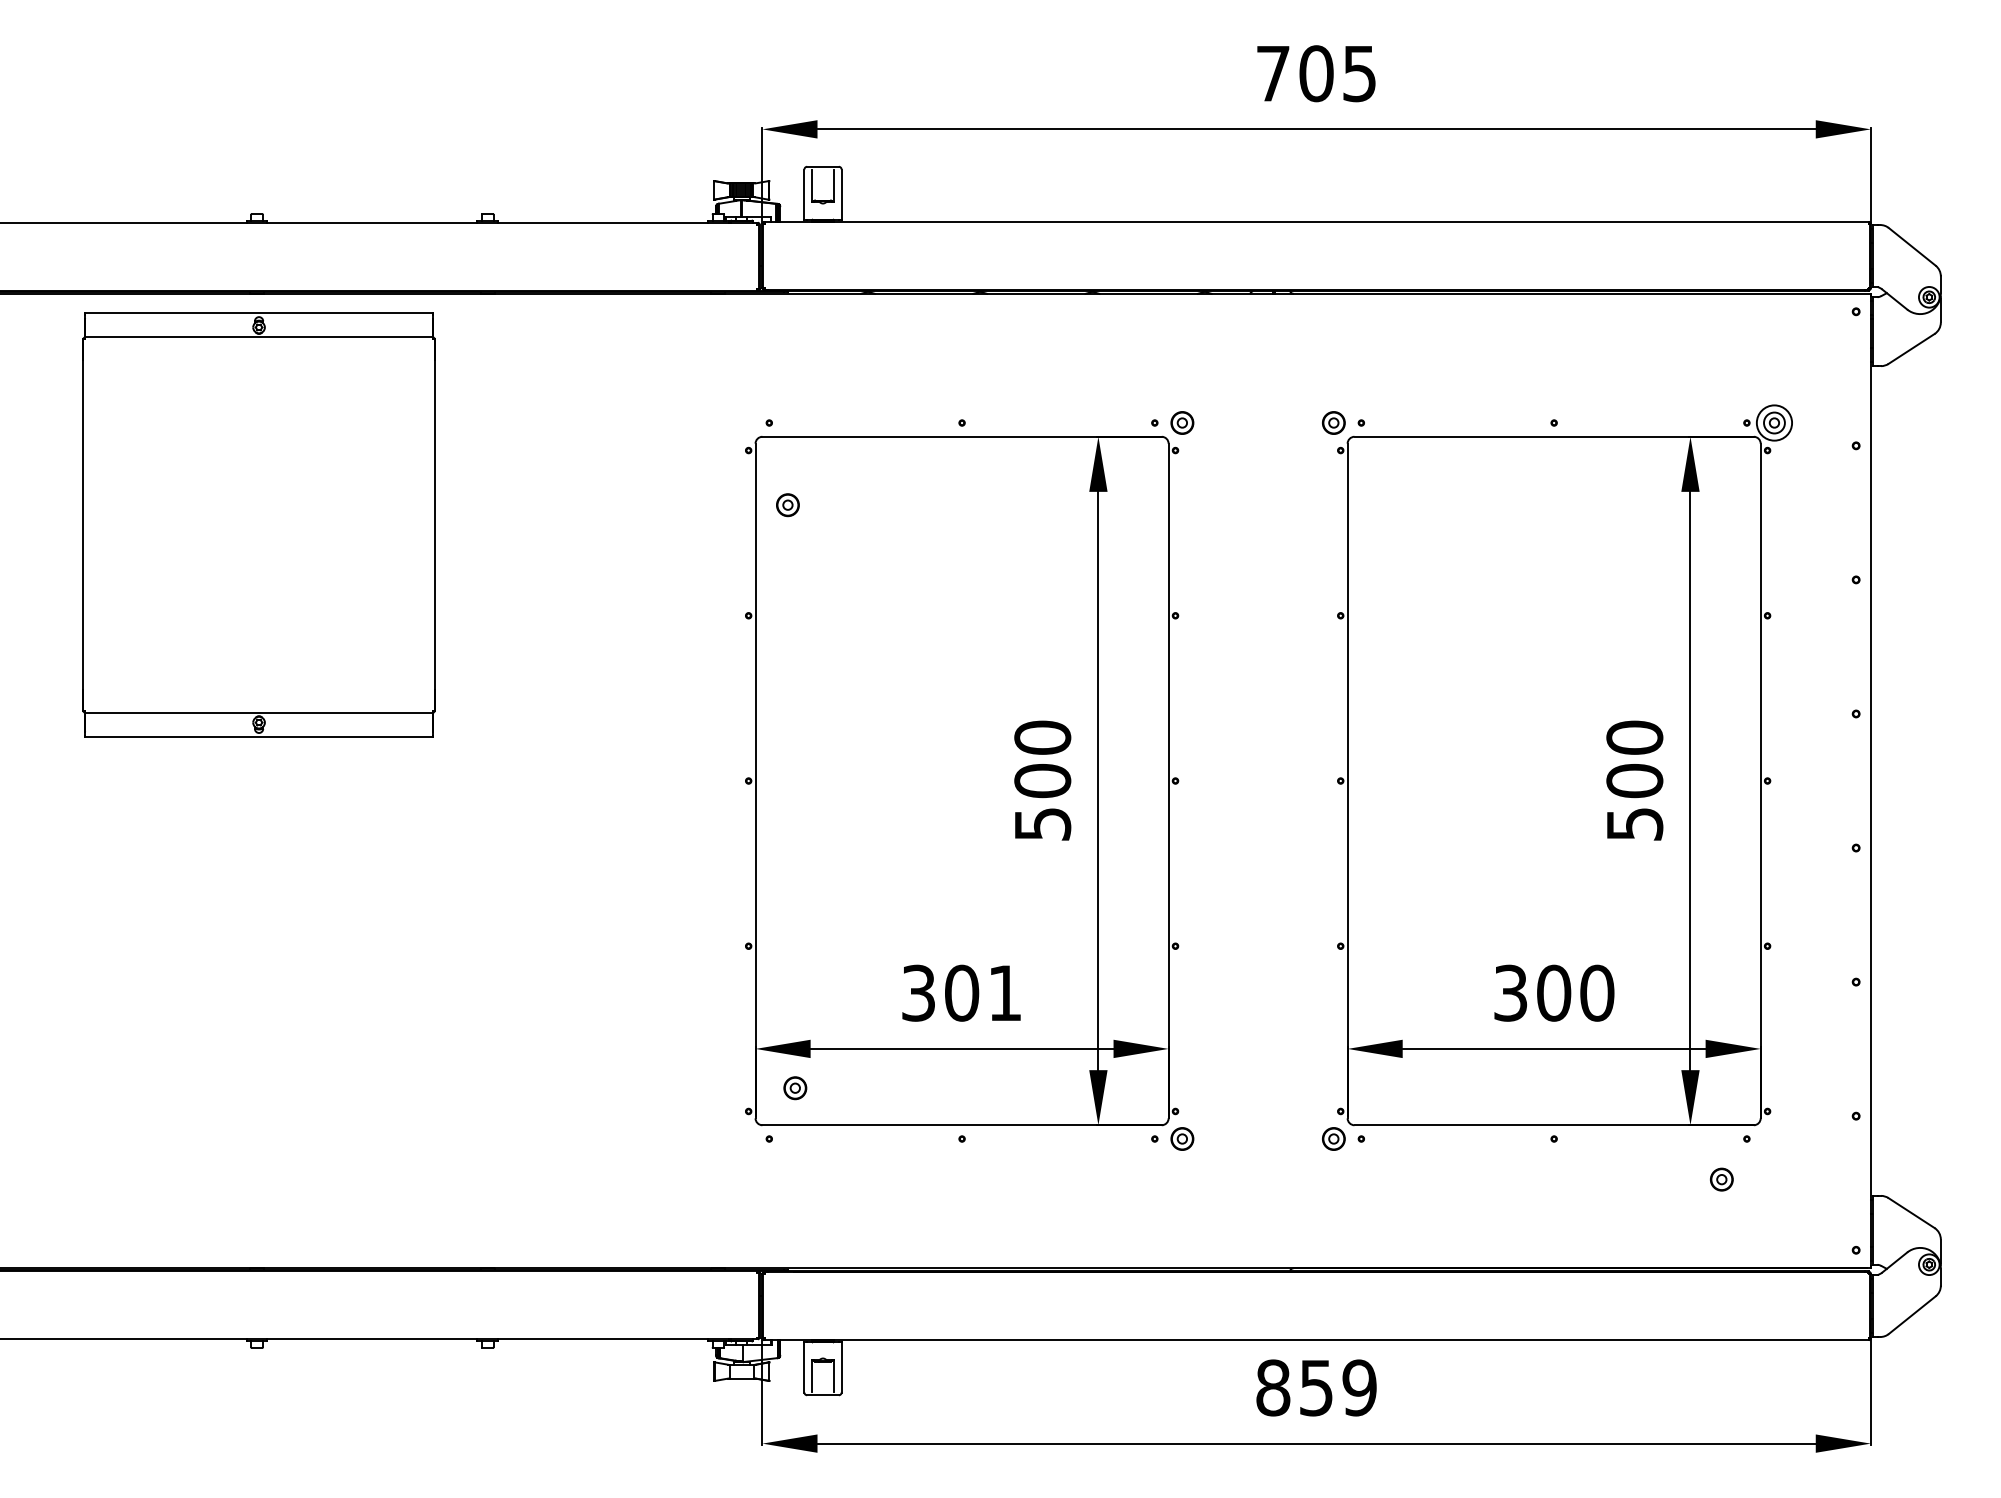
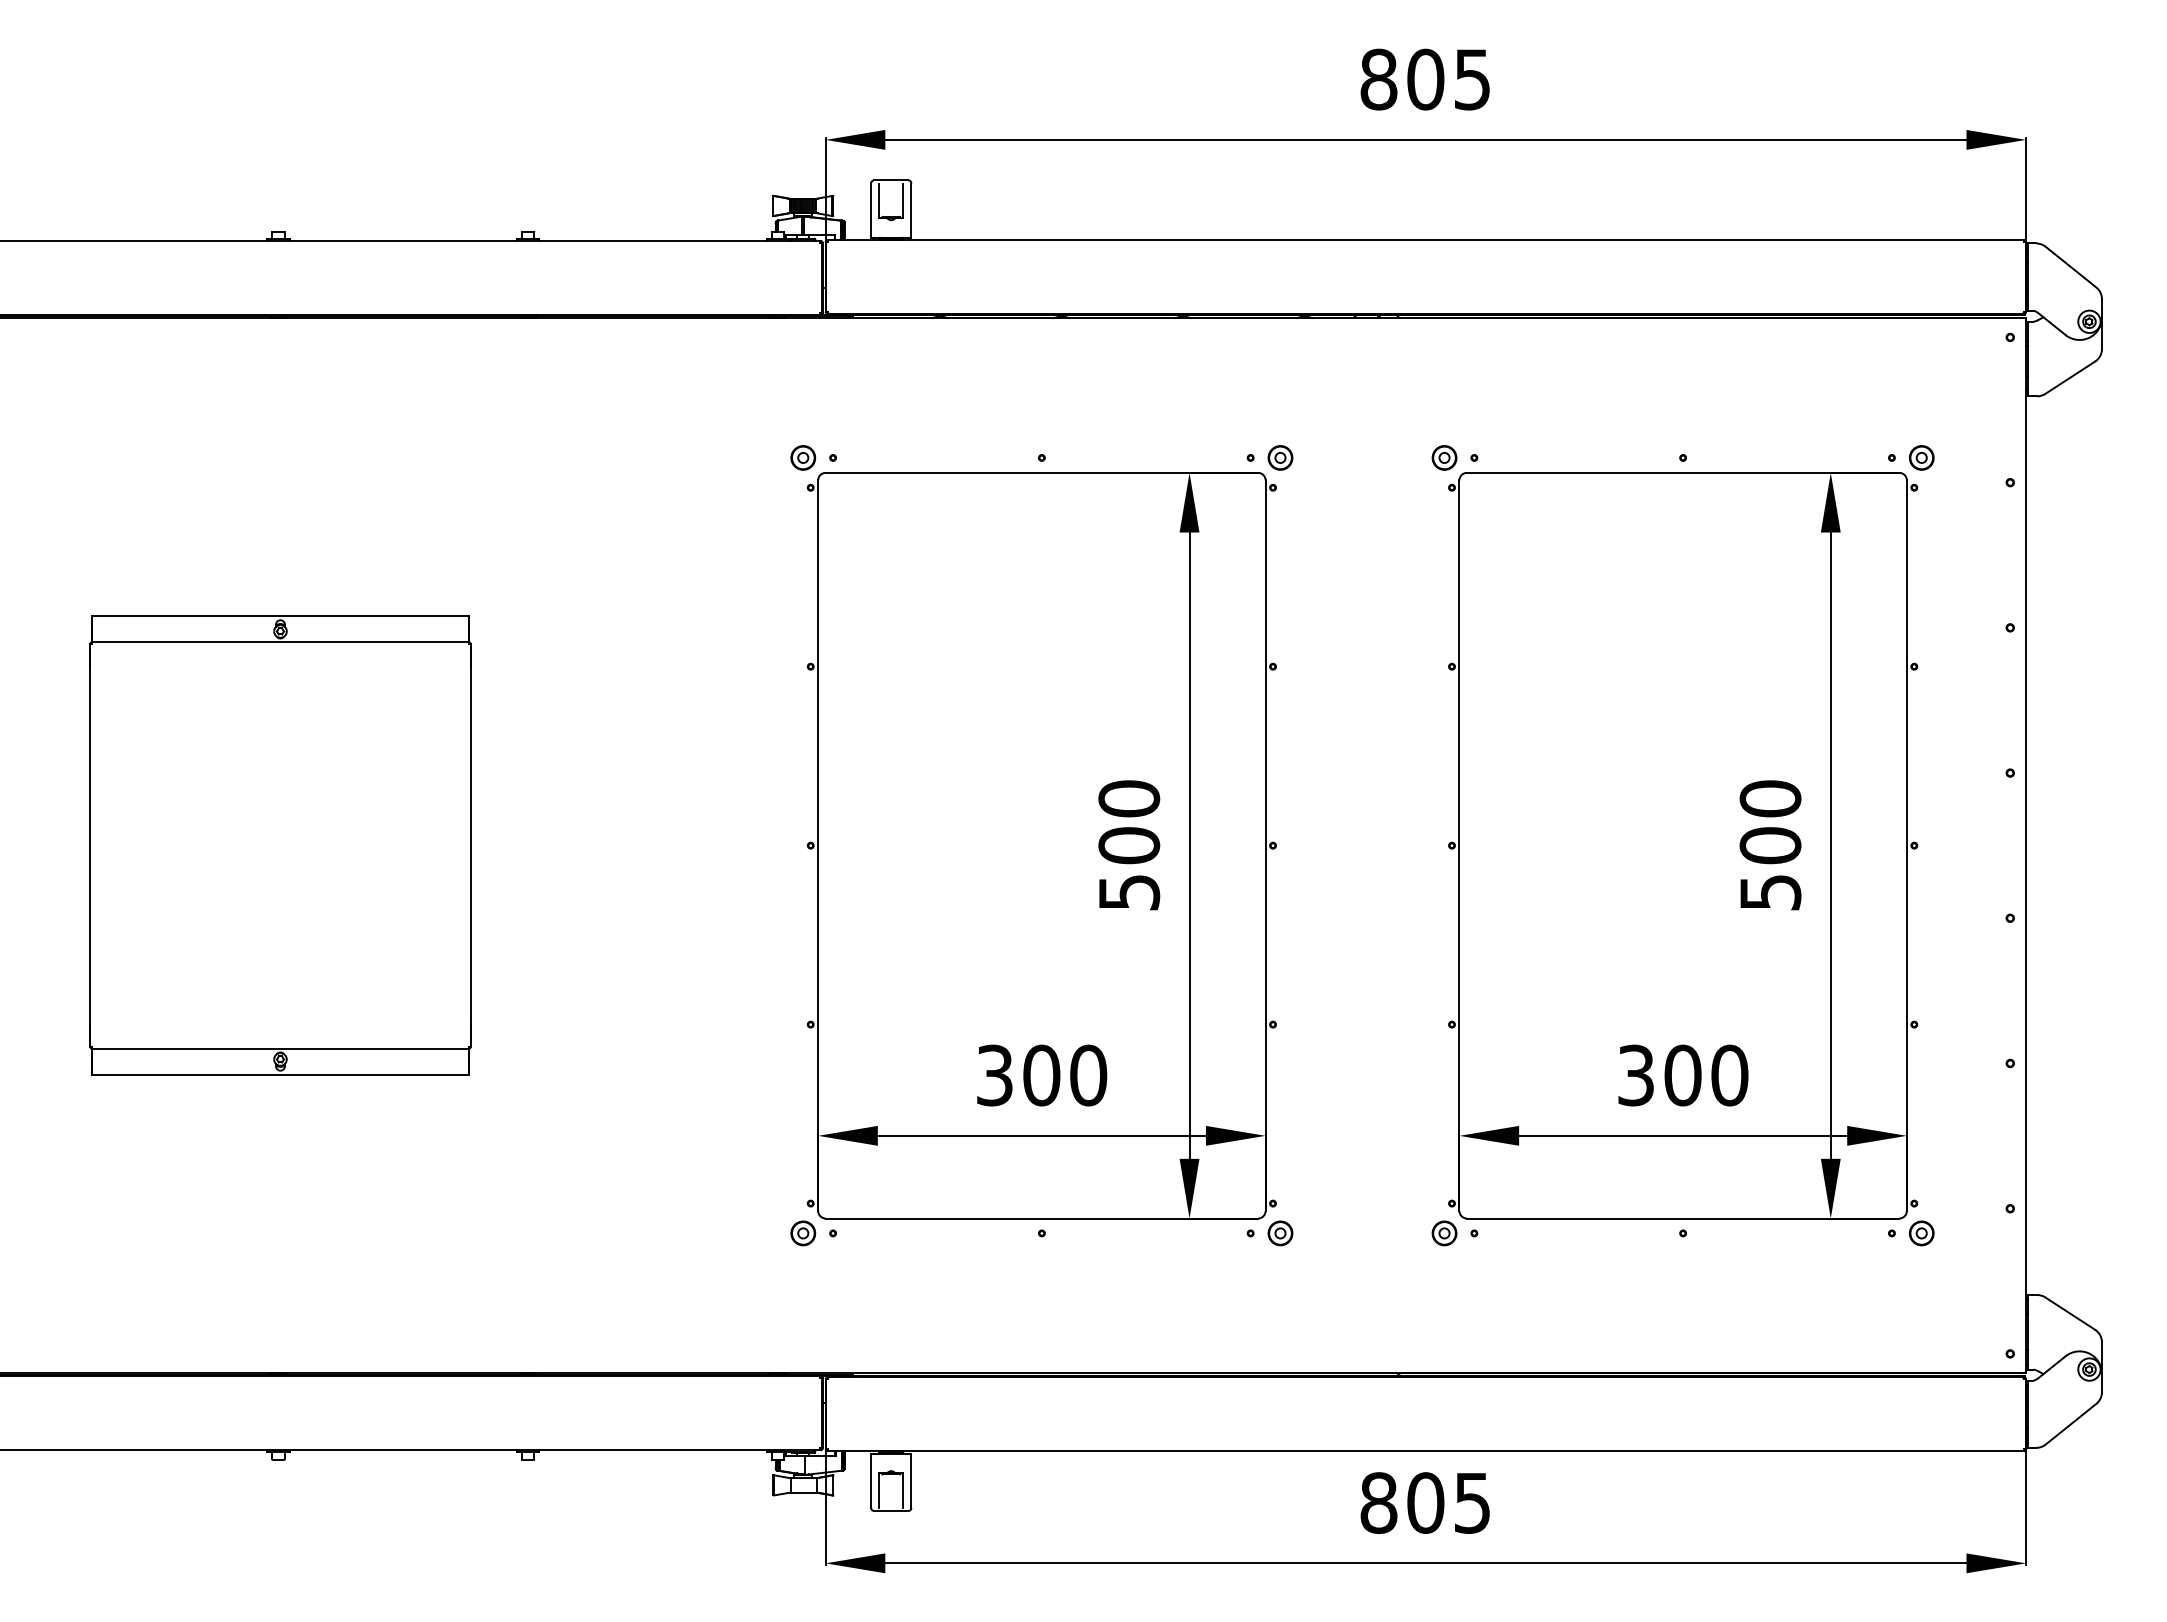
text: (1272, 73) -> (1378, 79), 705 -> 805
circle: (1774, 422) -> (1921, 457), size x0.62
part: (788, 504) -> (803, 457), moved
part: (259, 525) -> (280, 845), moved
text: (1005, 993) -> (1088, 1075), 301 -> 300
part: (795, 1088) -> (803, 1233), moved
part: (1721, 1179) -> (1921, 1233), moved
text: (1337, 1387) -> (1448, 1502), 859 -> 805

